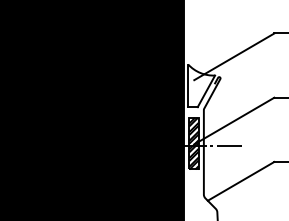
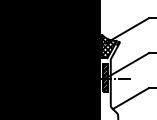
hatch: (201, 87) -> (109, 47), added

